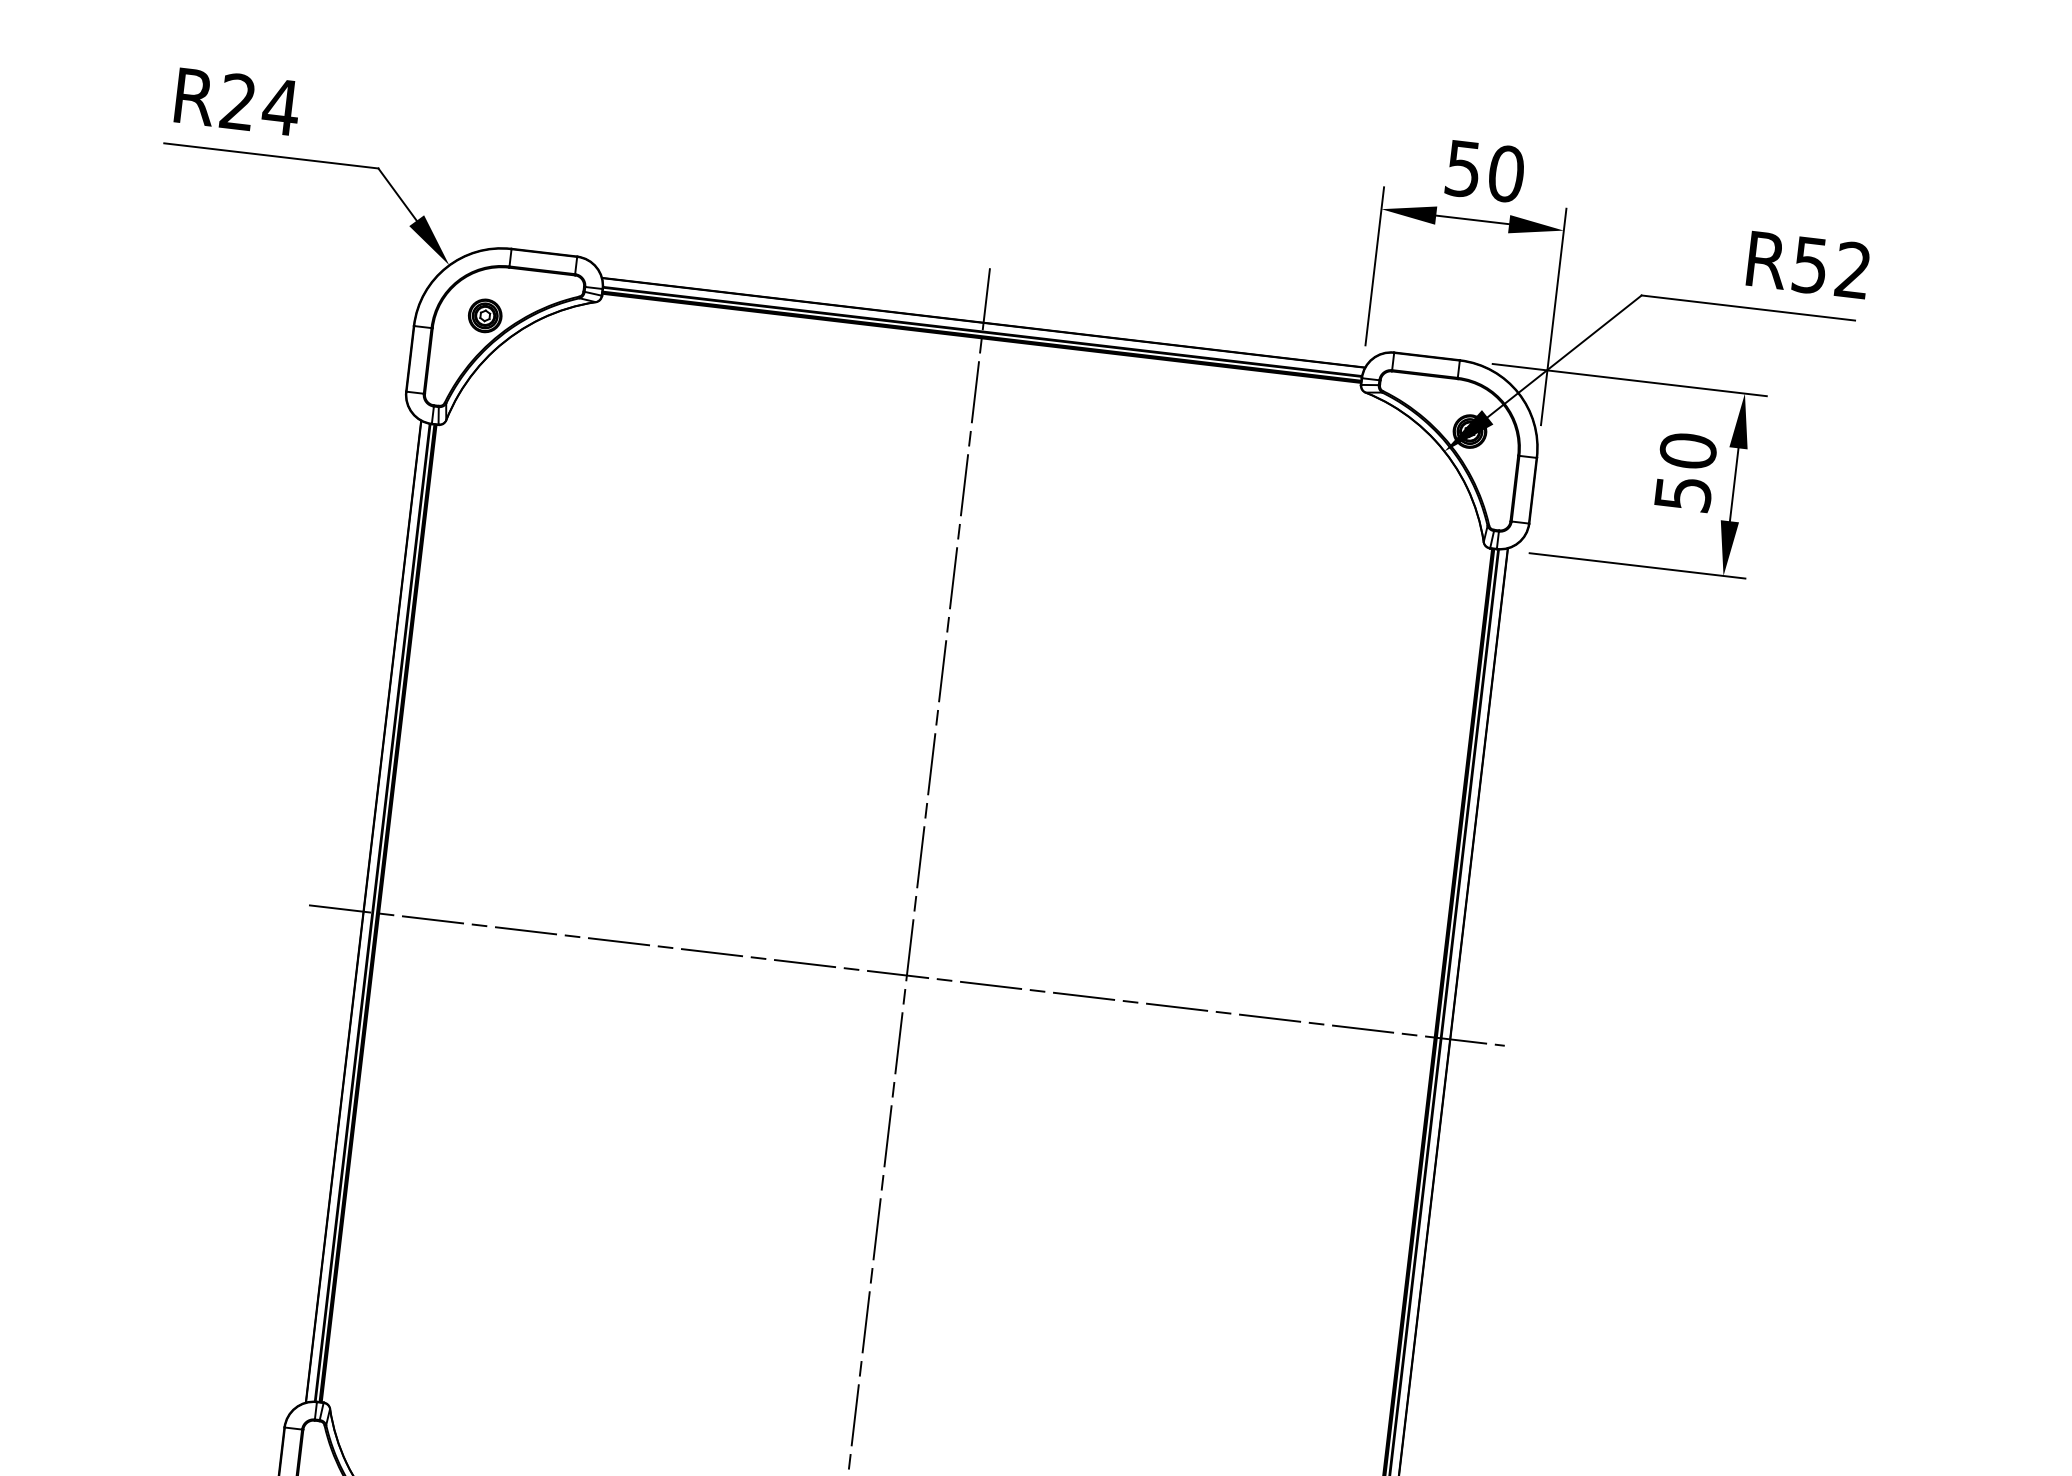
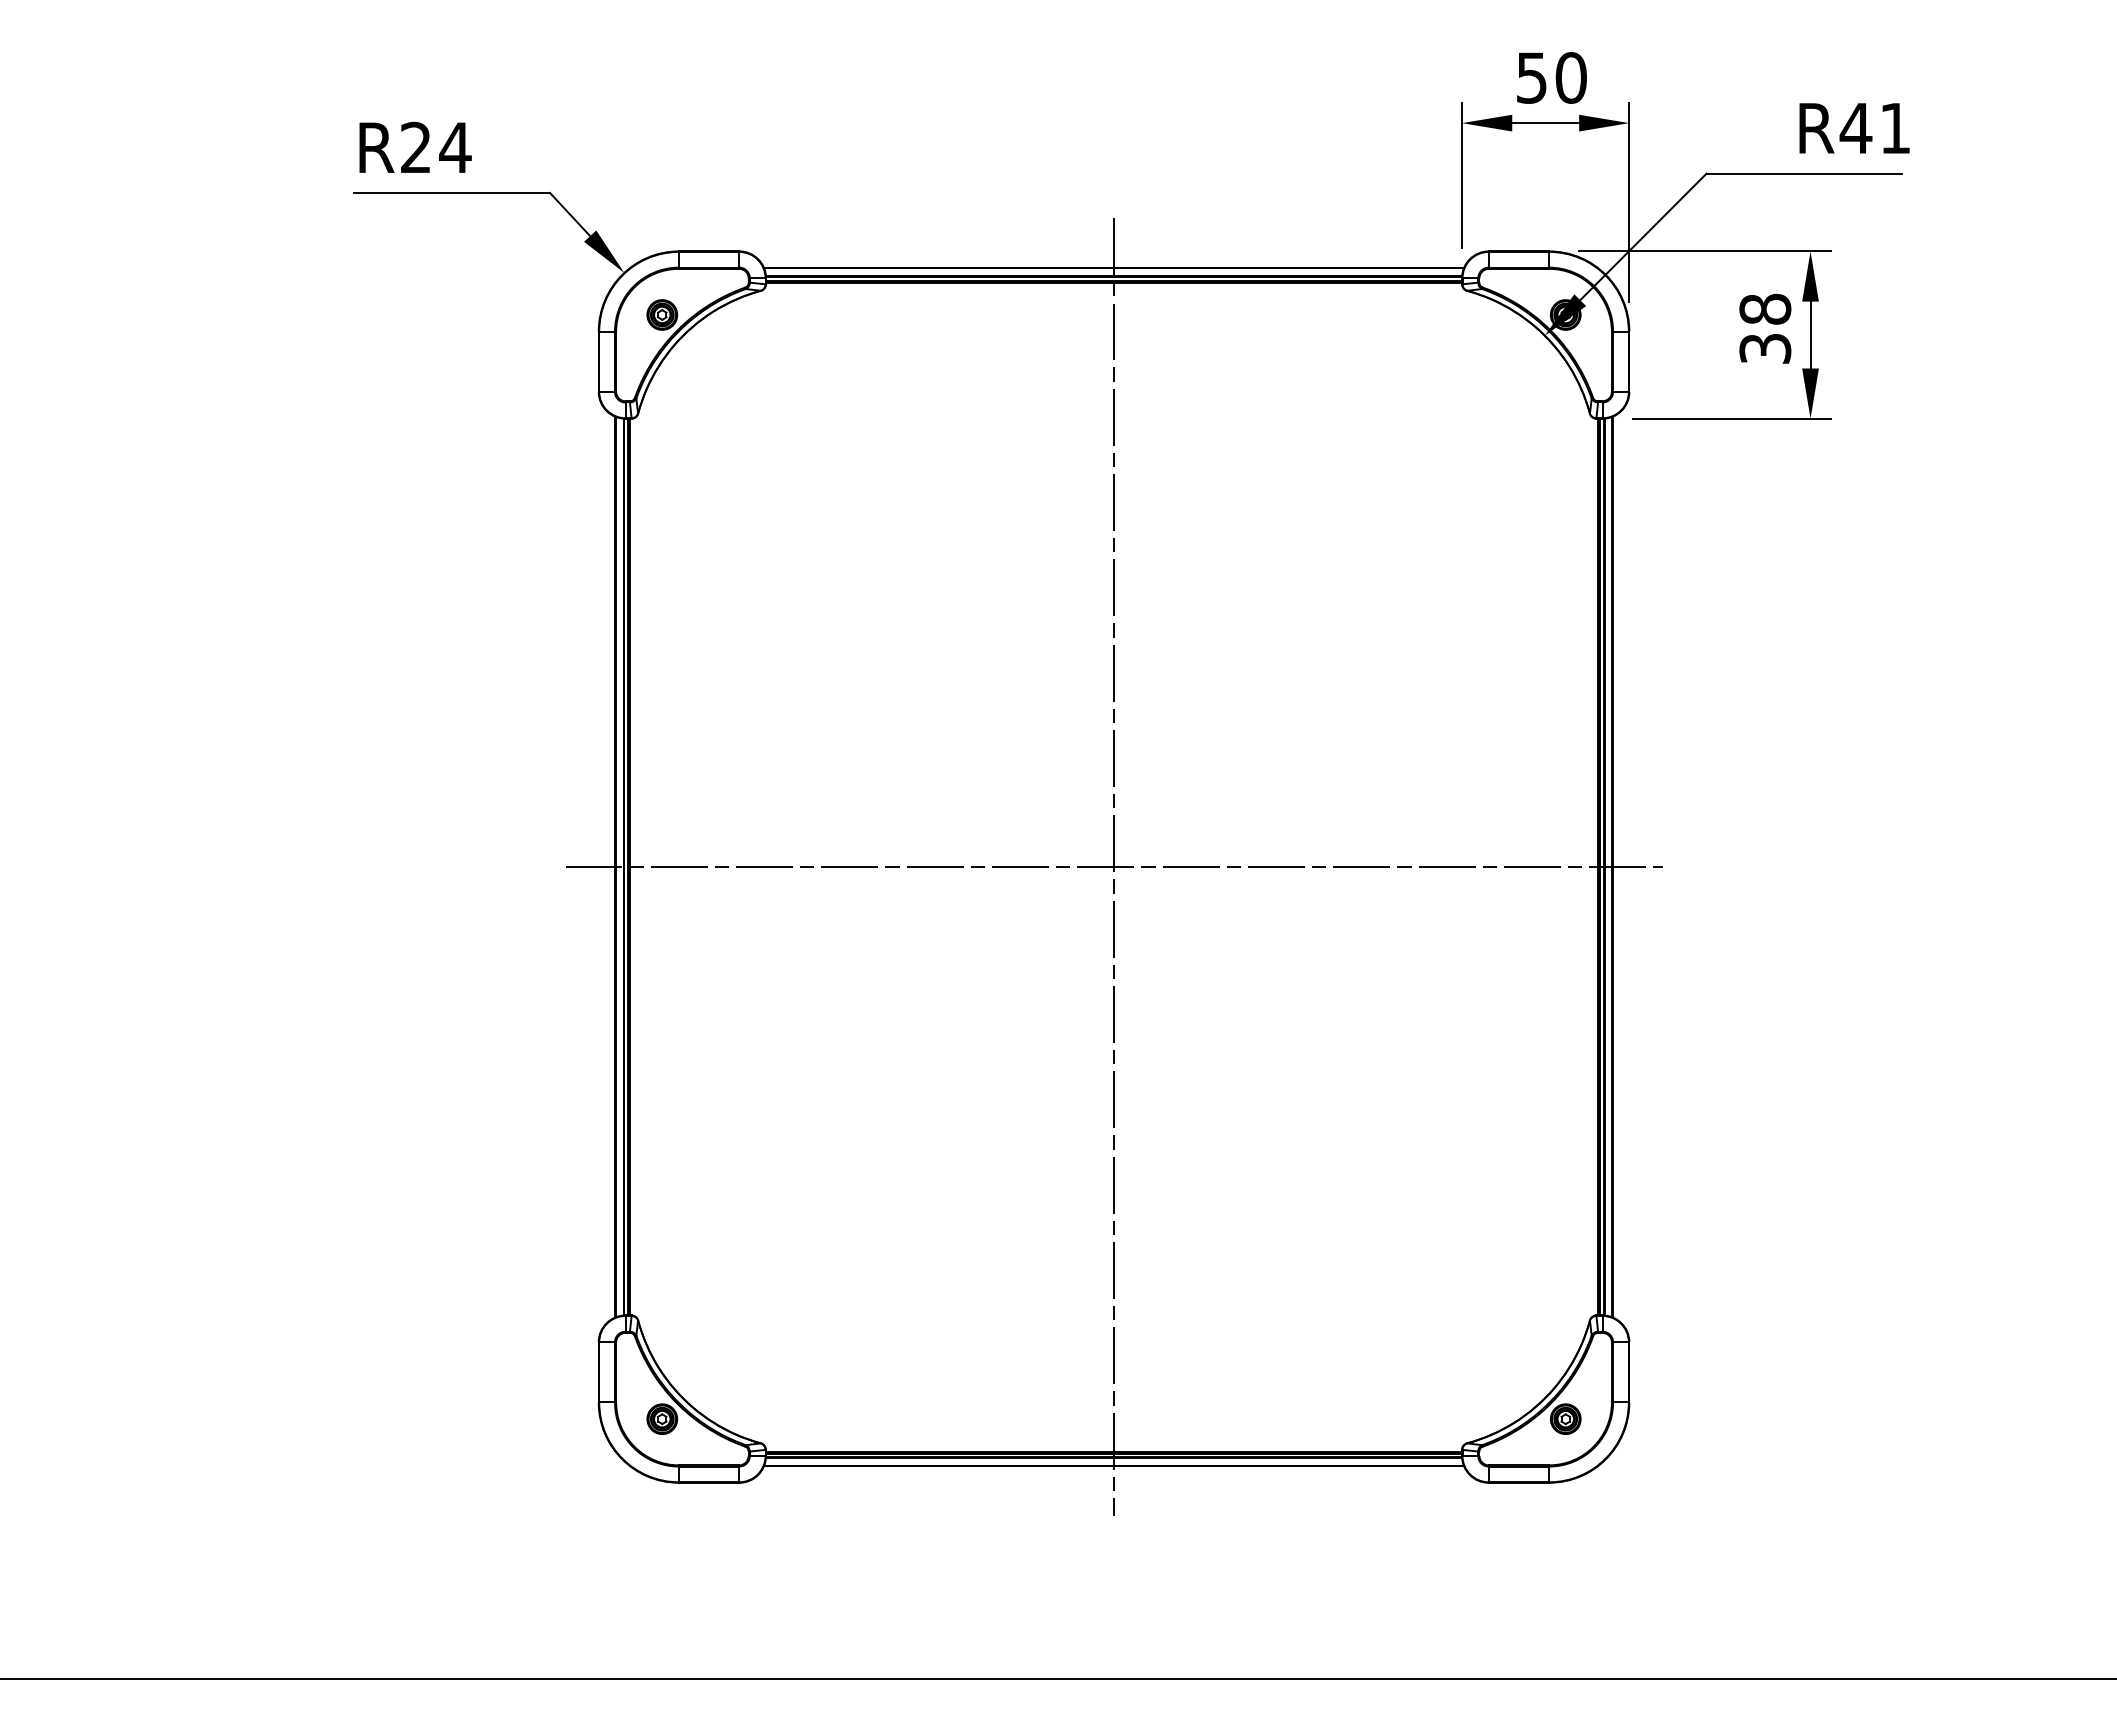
text: (1830, 267) -> (1874, 128), R52 -> R41
text: (1685, 471) -> (1765, 328), 50 -> 38

